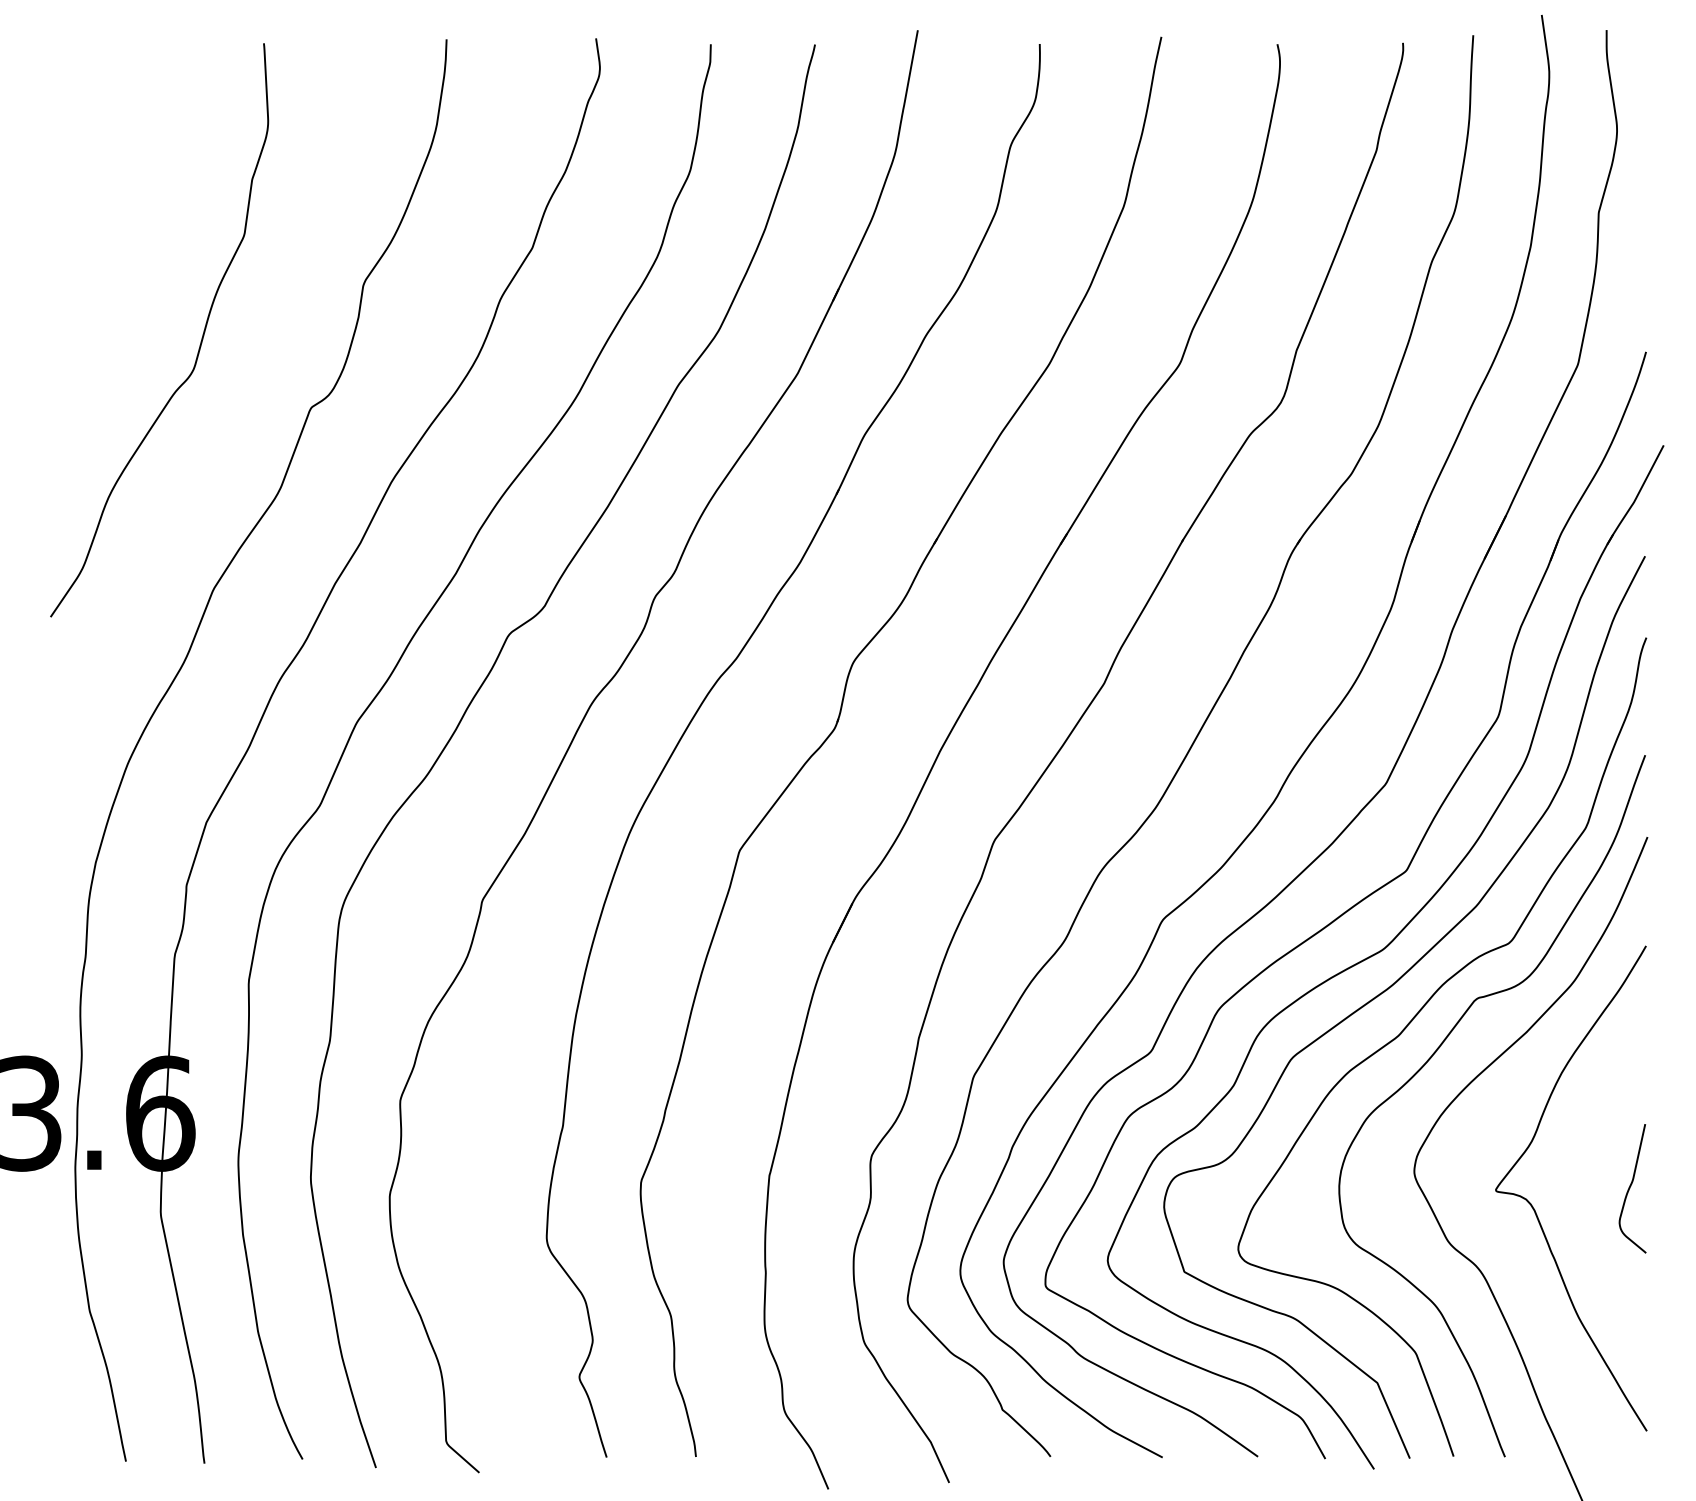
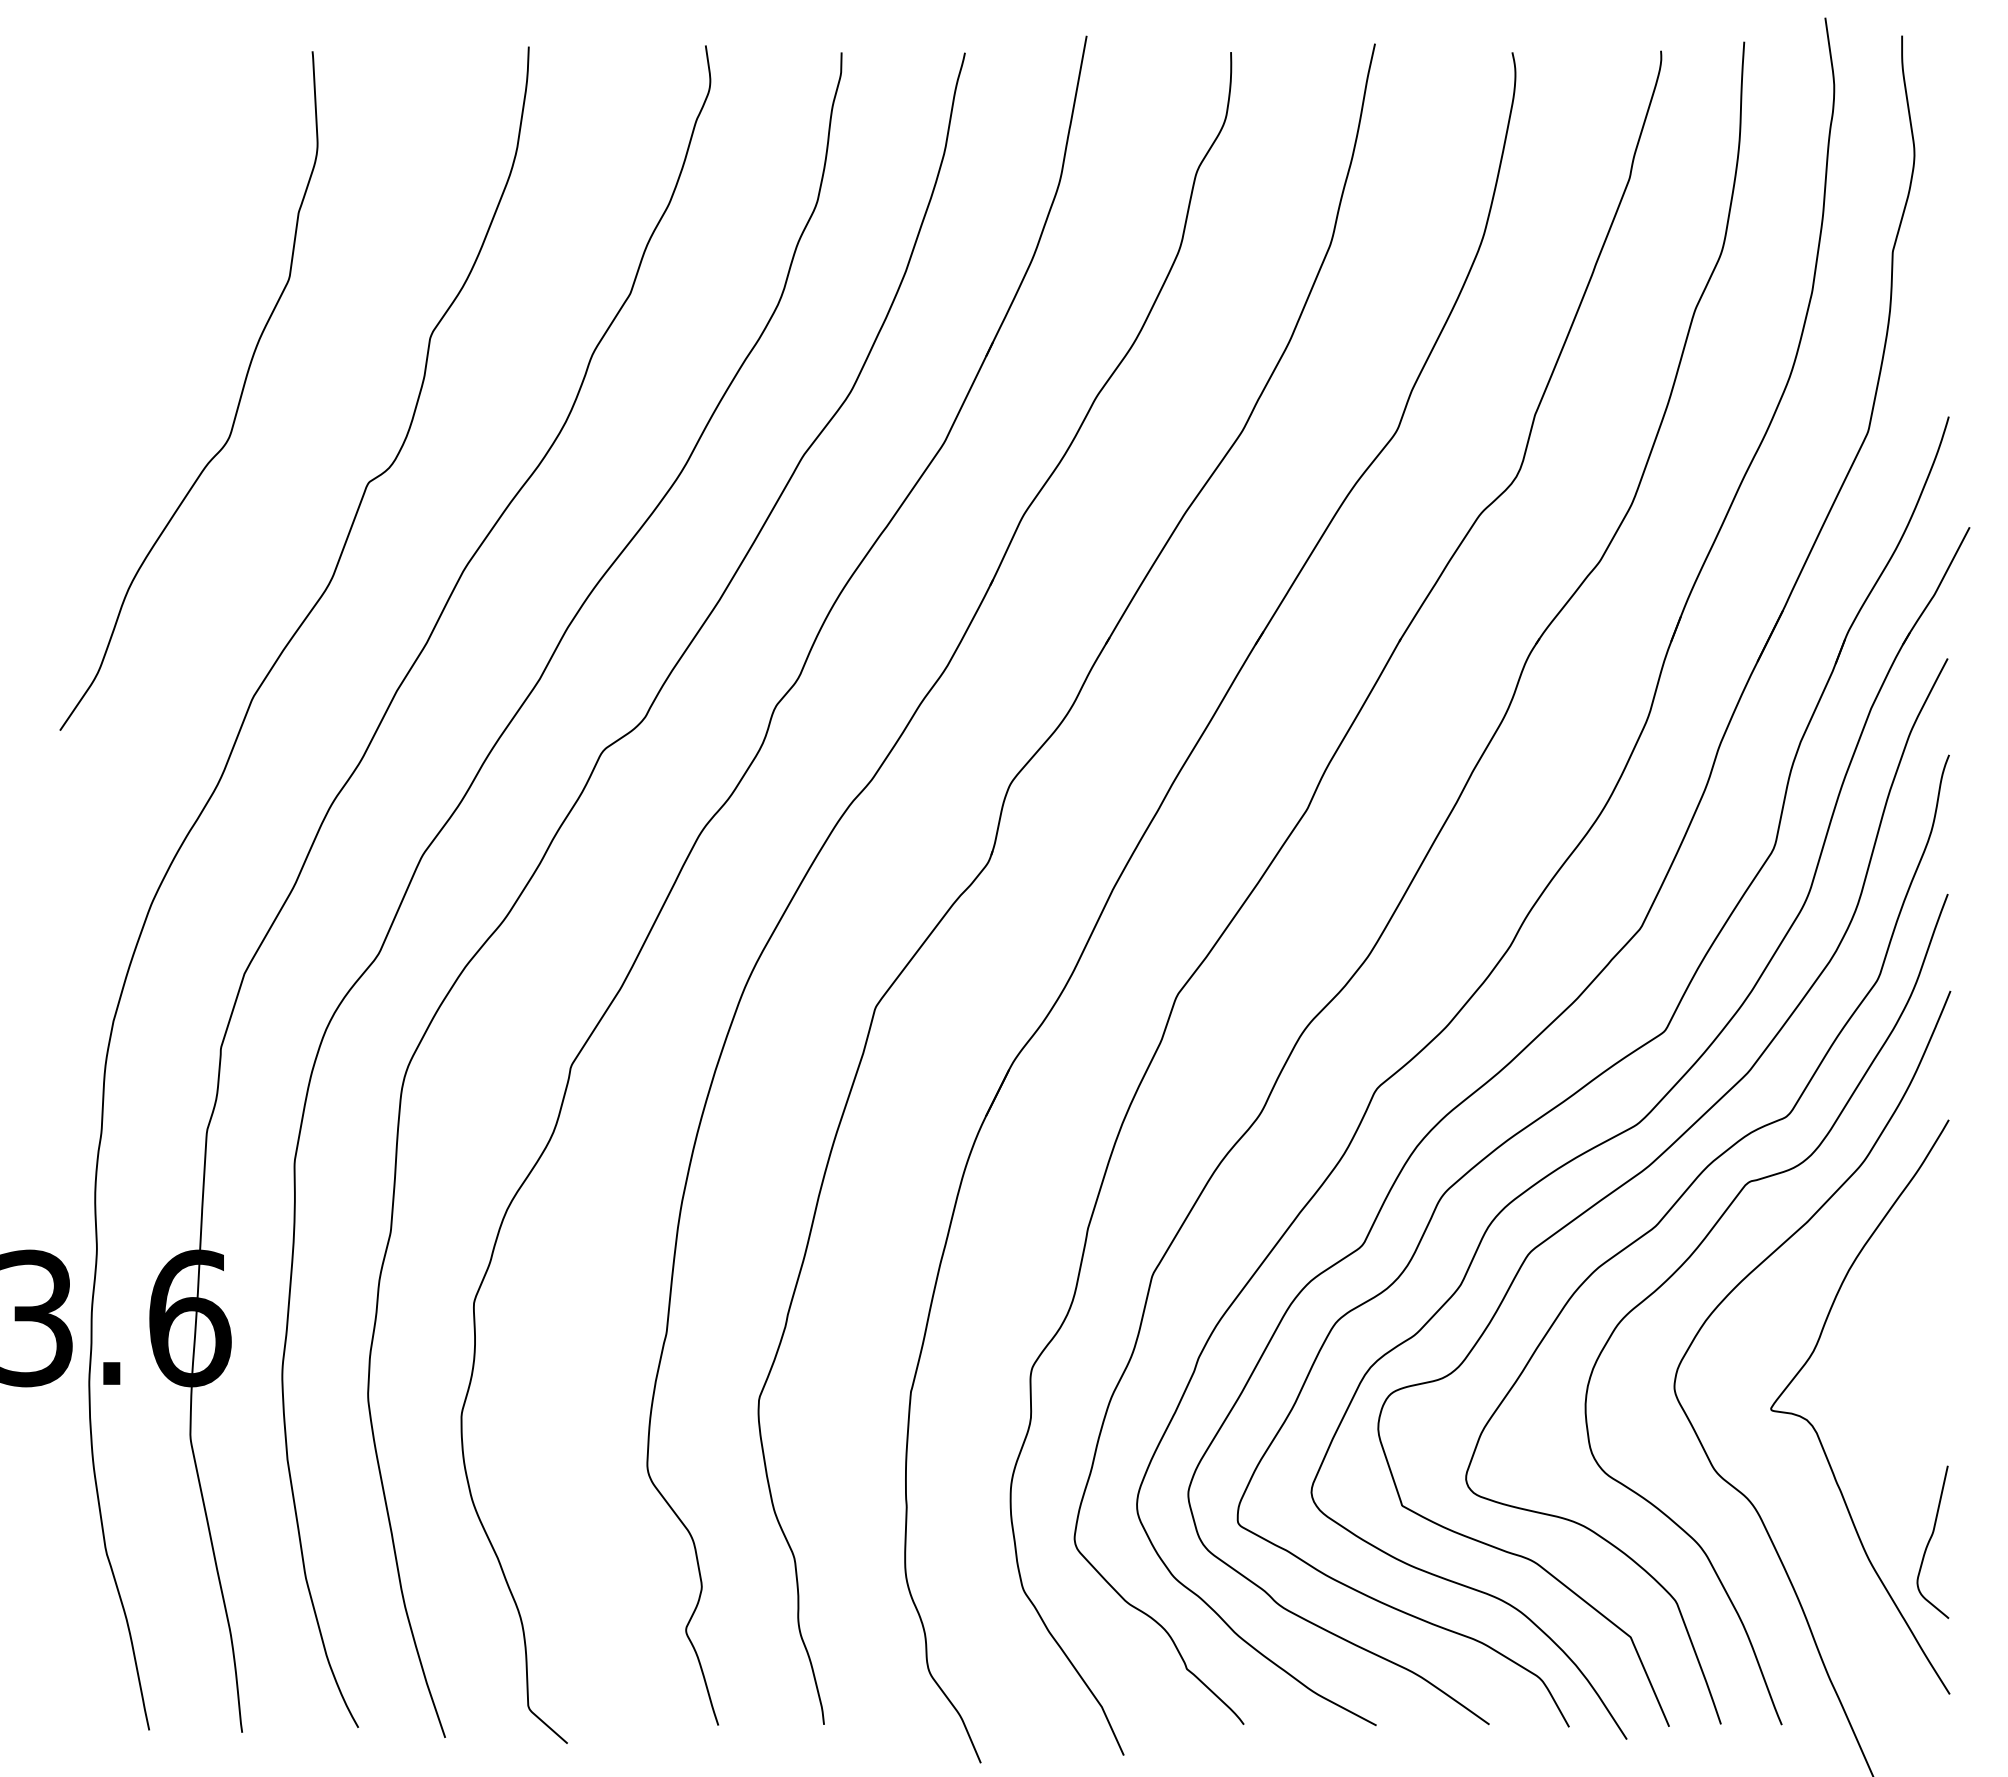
curve: (1630, 1188) -> (1930, 1541), moved

